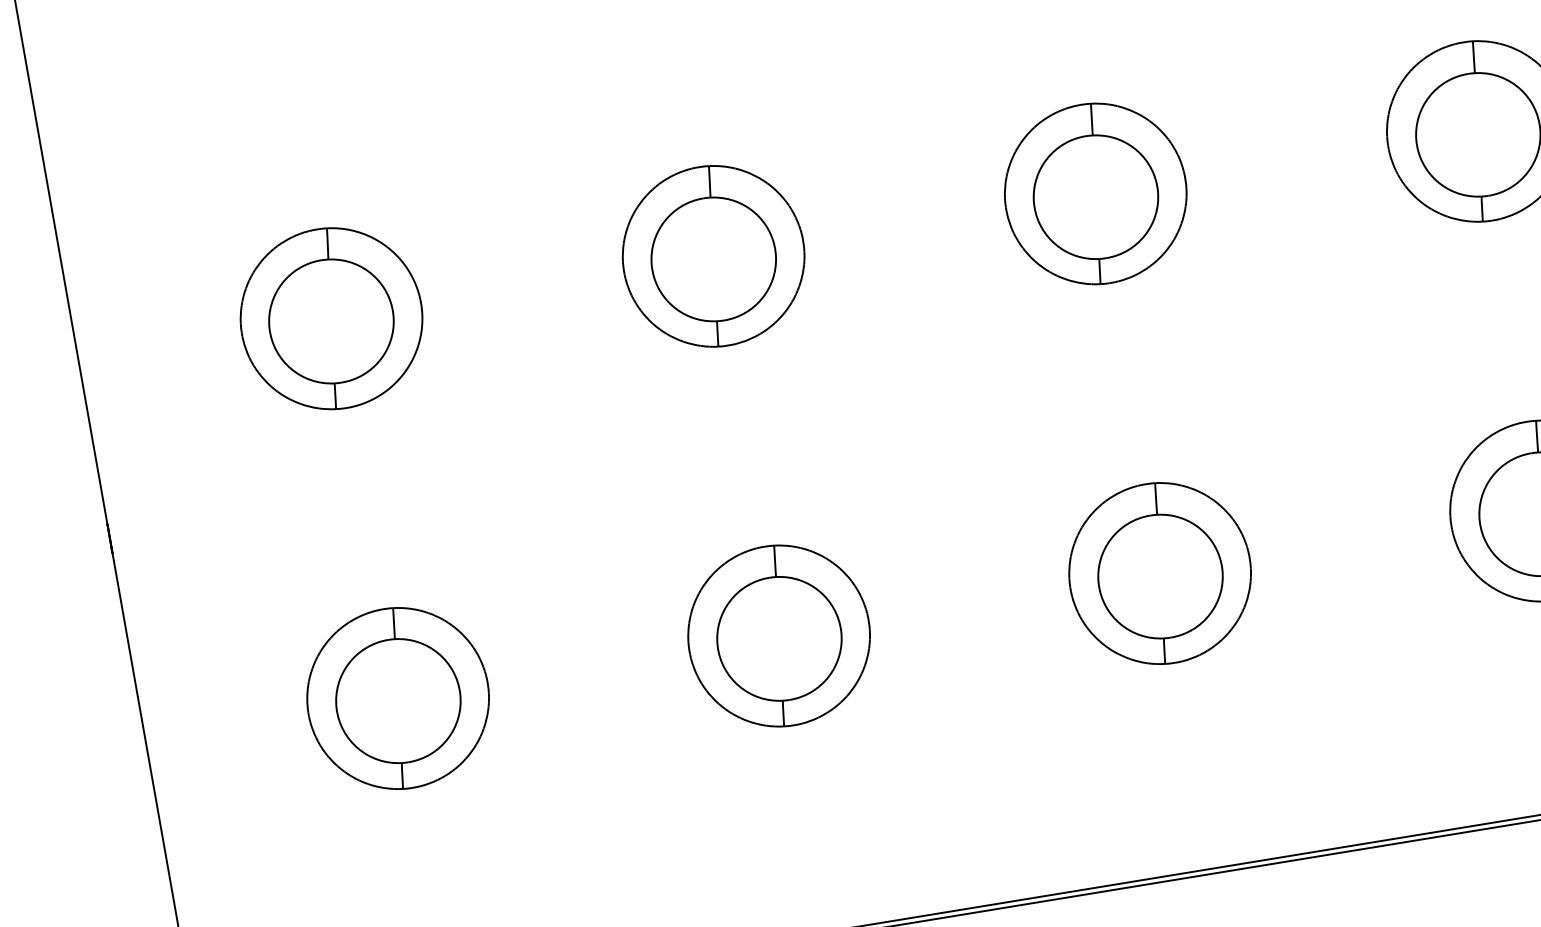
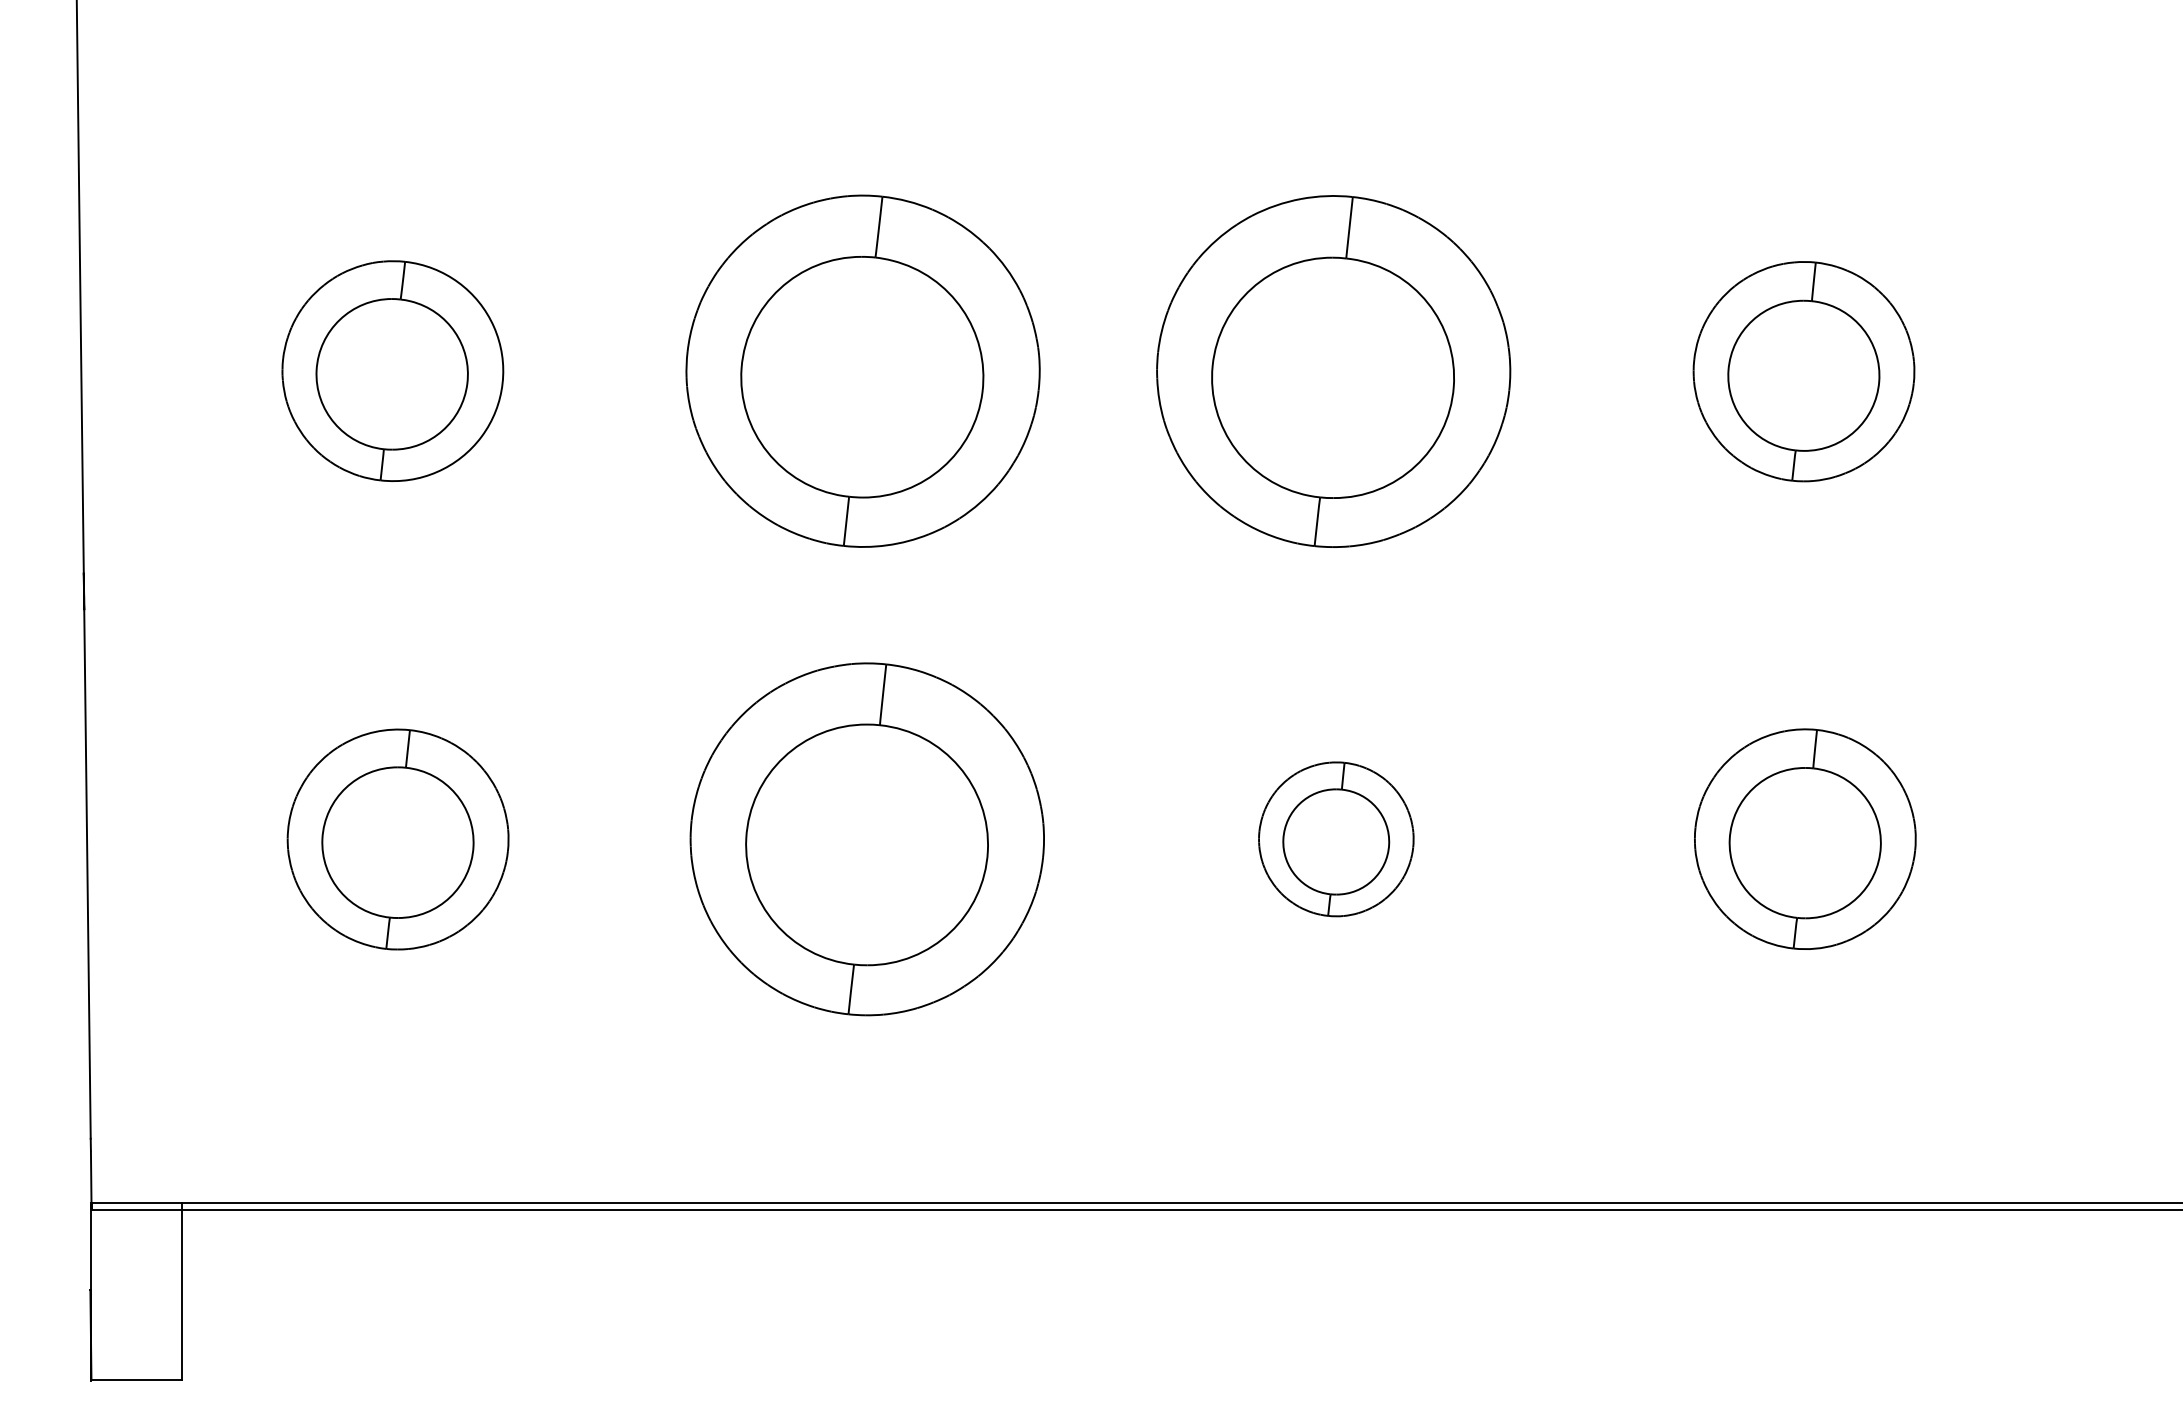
part: (1095, 193) -> (1333, 371), size x1.6
part: (713, 256) -> (863, 371), size x1.6
part: (1160, 573) -> (1336, 839), size x0.7
part: (778, 636) -> (866, 839), size x1.6

